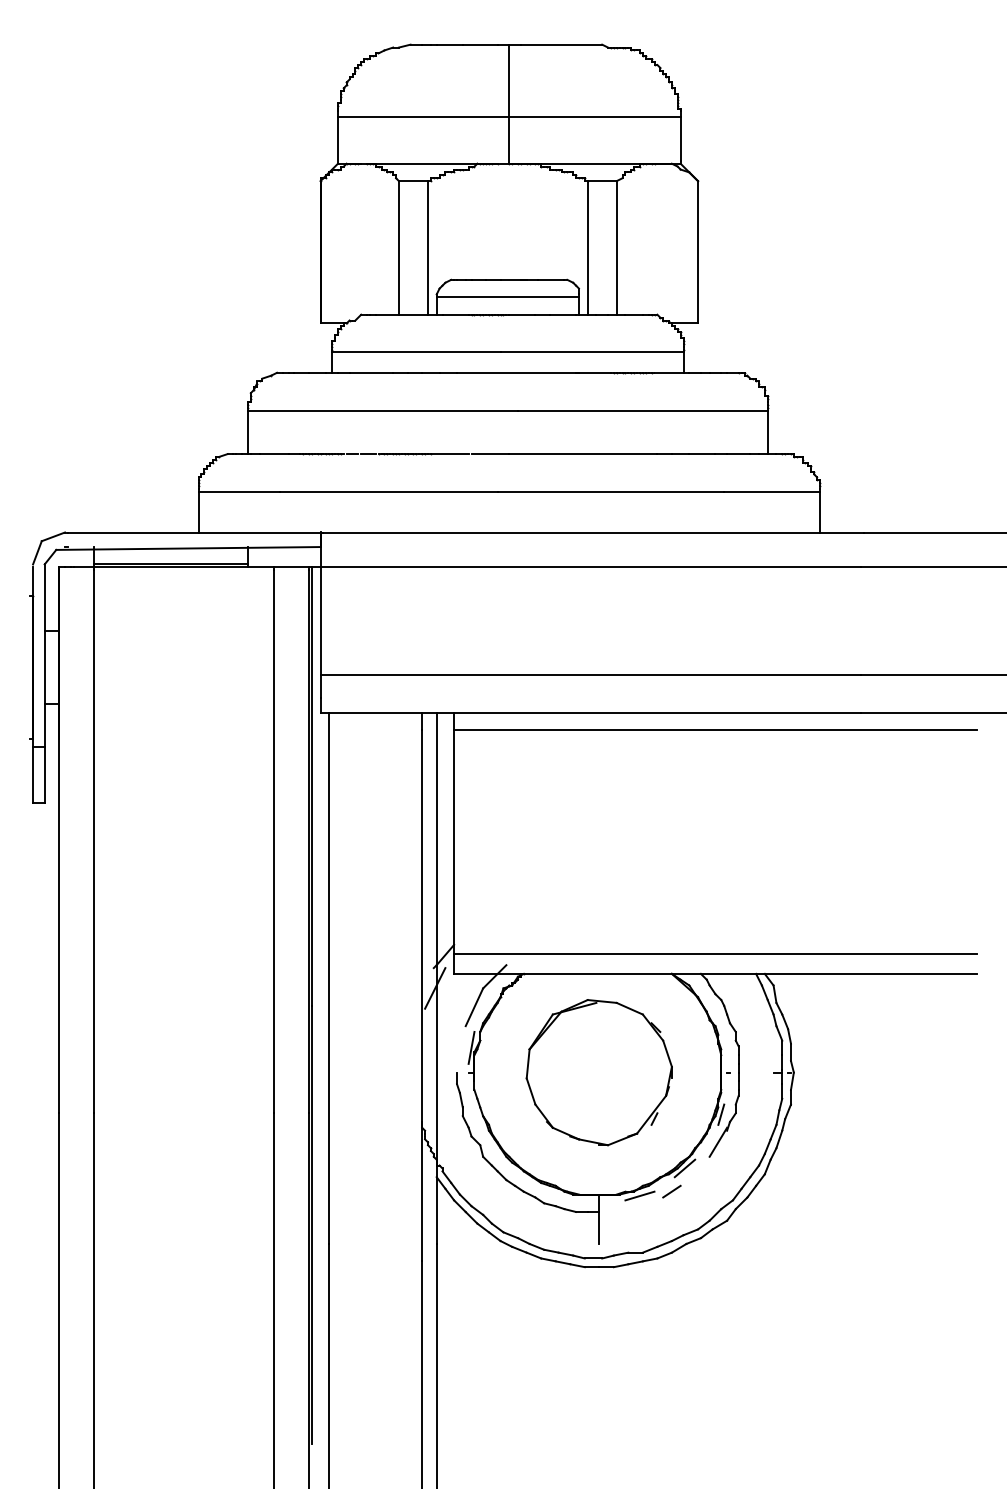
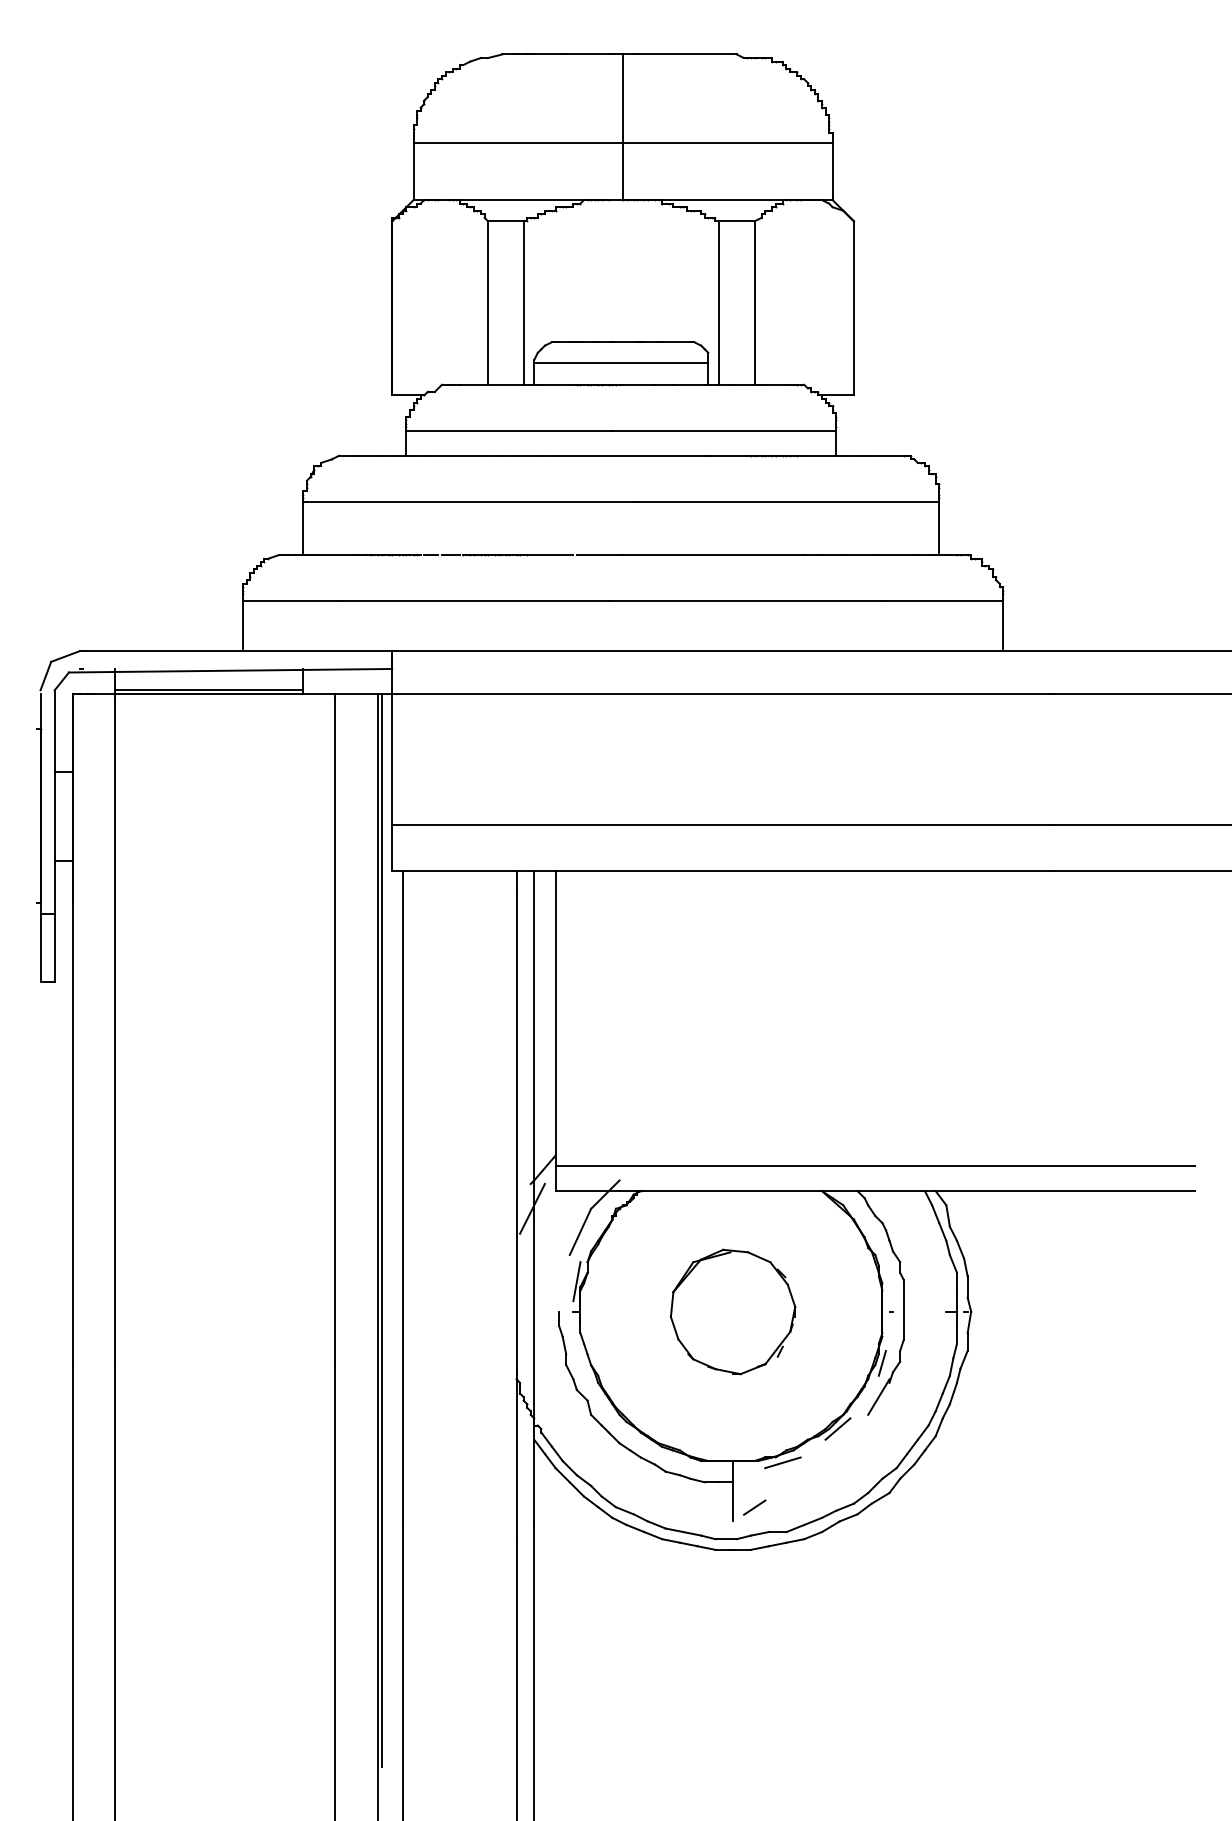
line: (715, 729) -> (875, 892), removed
part: (598, 1072) -> (732, 1311), size x0.7
line: (671, 1191) -> (754, 1507), moved

